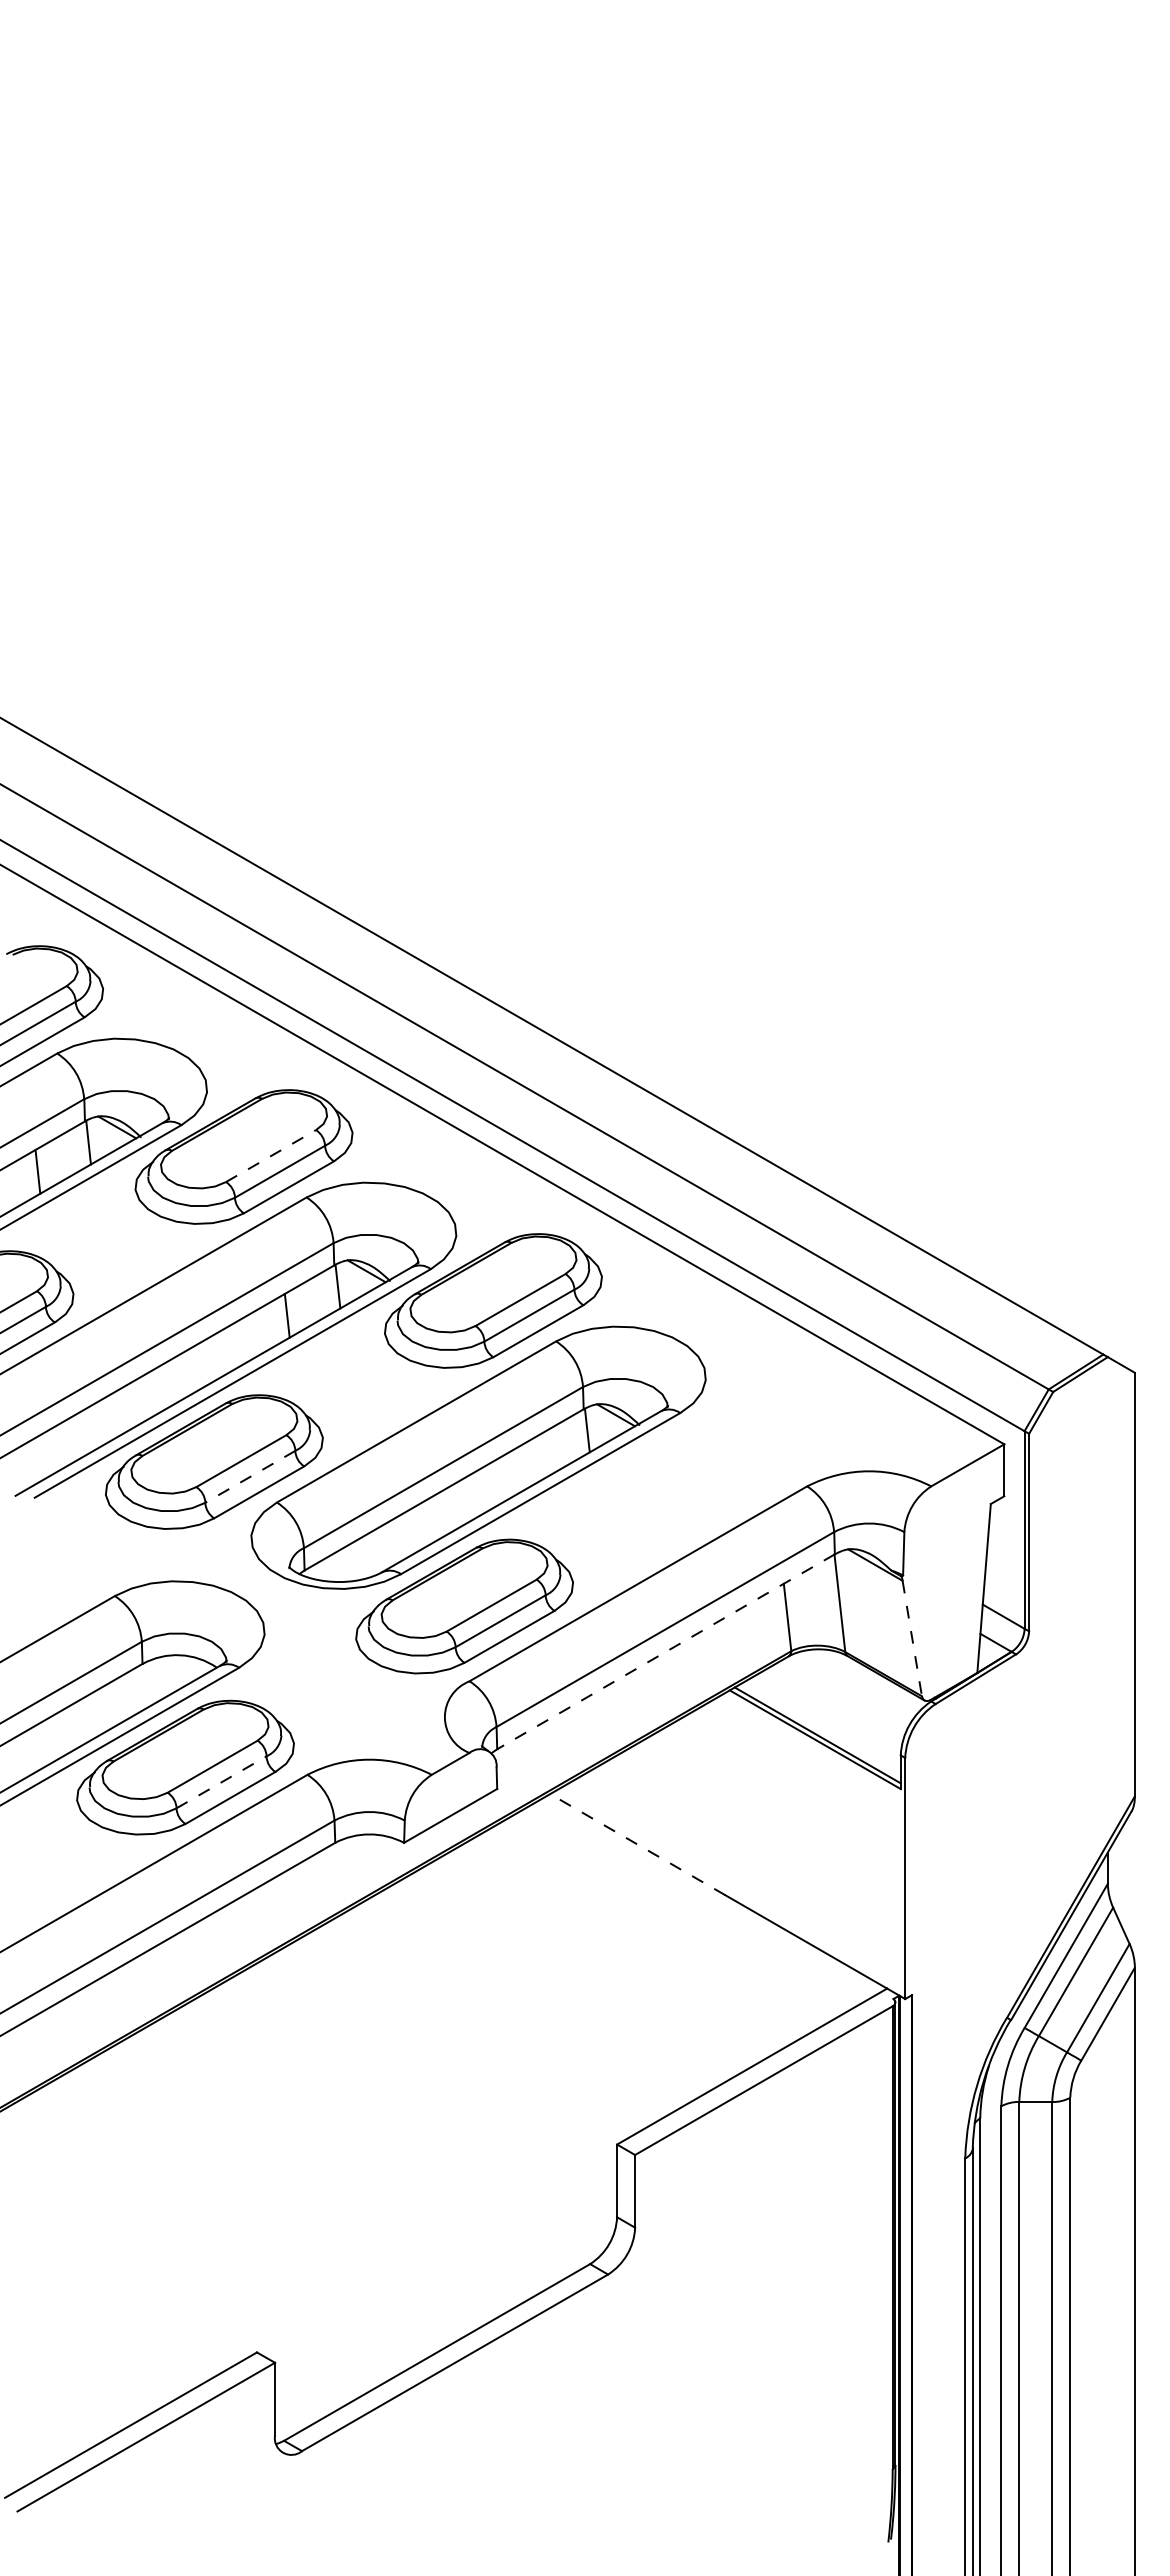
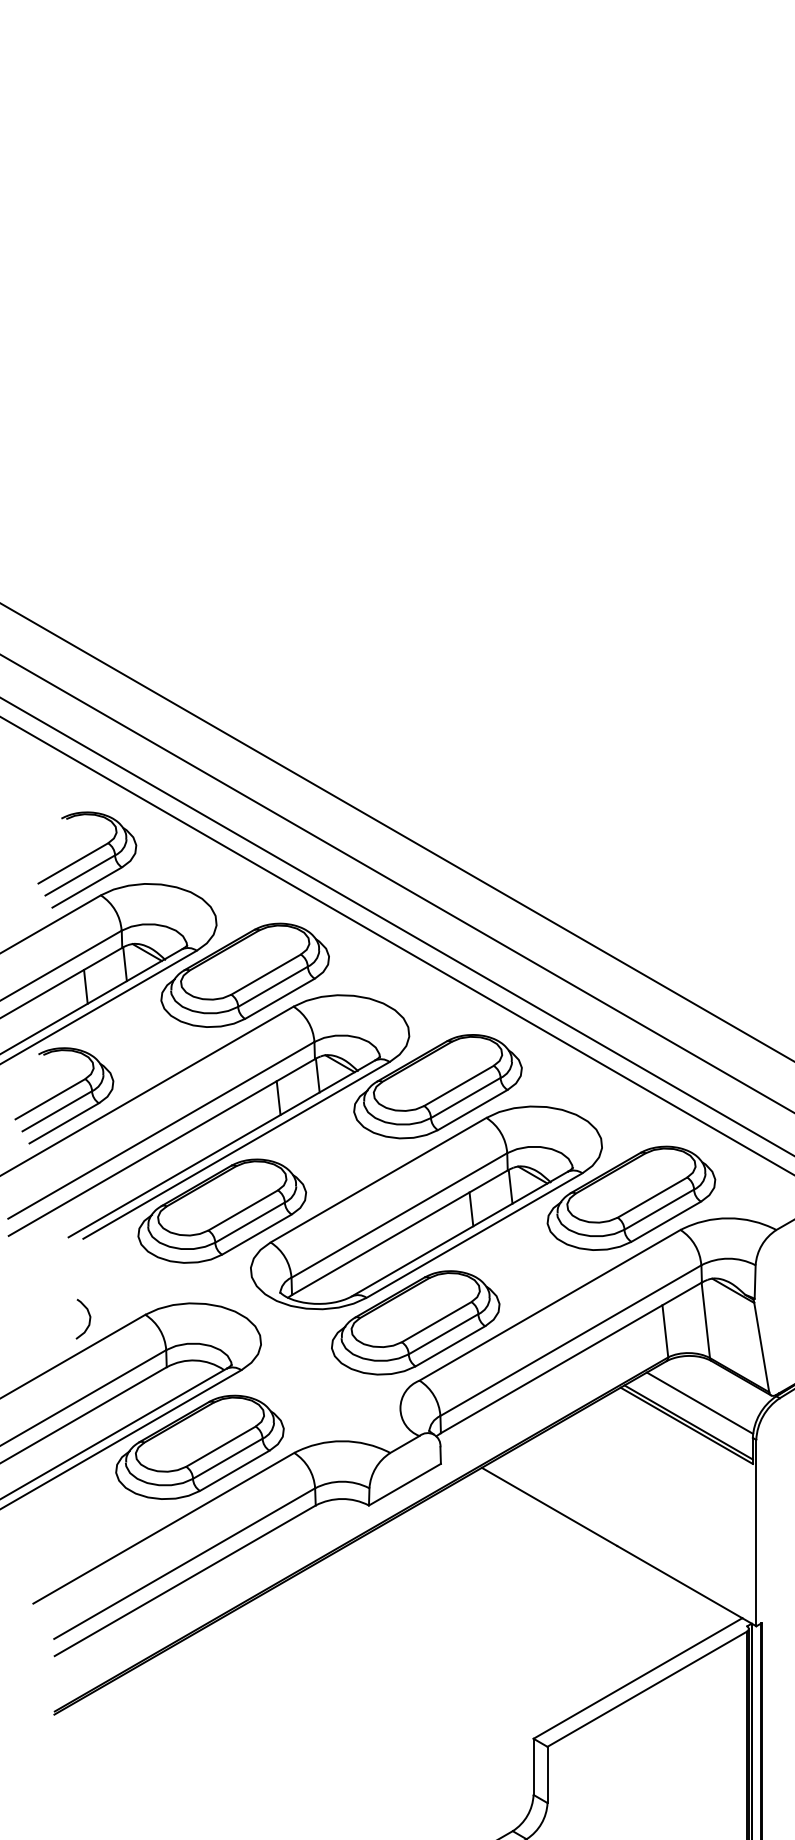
line: (271, 1156) -> (266, 974), dashed -> solid
part: (743, 1445) -> (631, 1198), added
line: (536, 1459) -> (471, 1209), added
line: (250, 1476) -> (250, 1222), dashed -> solid
curve: (42, 1601) -> (89, 1318), added
line: (912, 1638) -> (761, 1347), dashed -> solid
line: (666, 1651) -> (571, 1357), dashed -> solid
line: (832, 1710) -> (700, 1403), added
line: (221, 1782) -> (227, 1458), dashed -> solid
line: (637, 1844) -> (549, 1506), dashed -> solid

